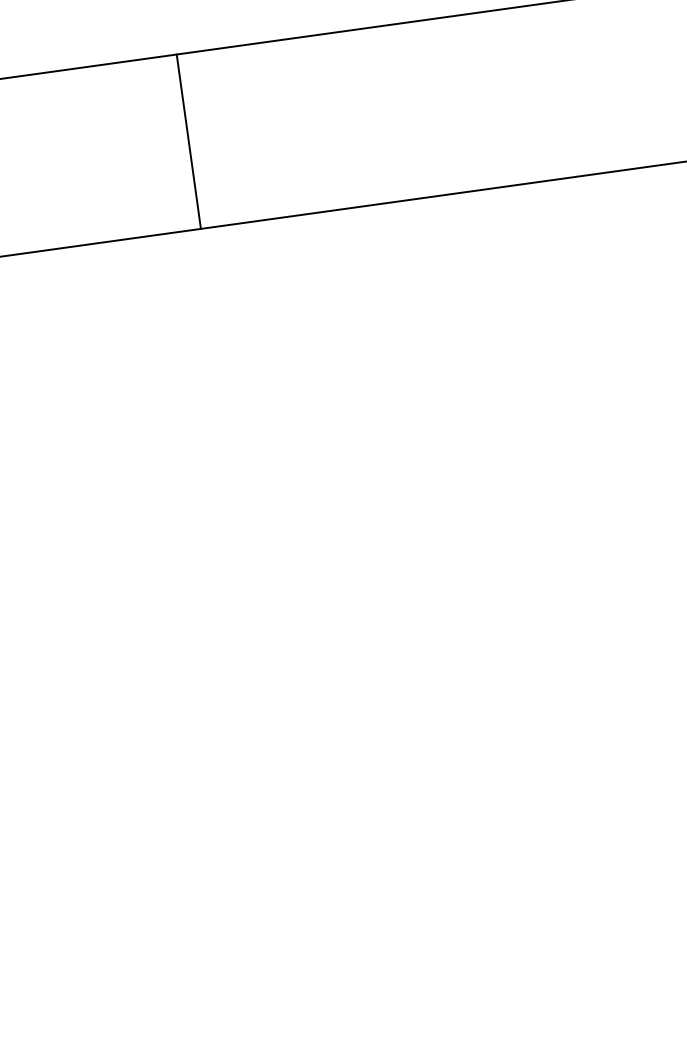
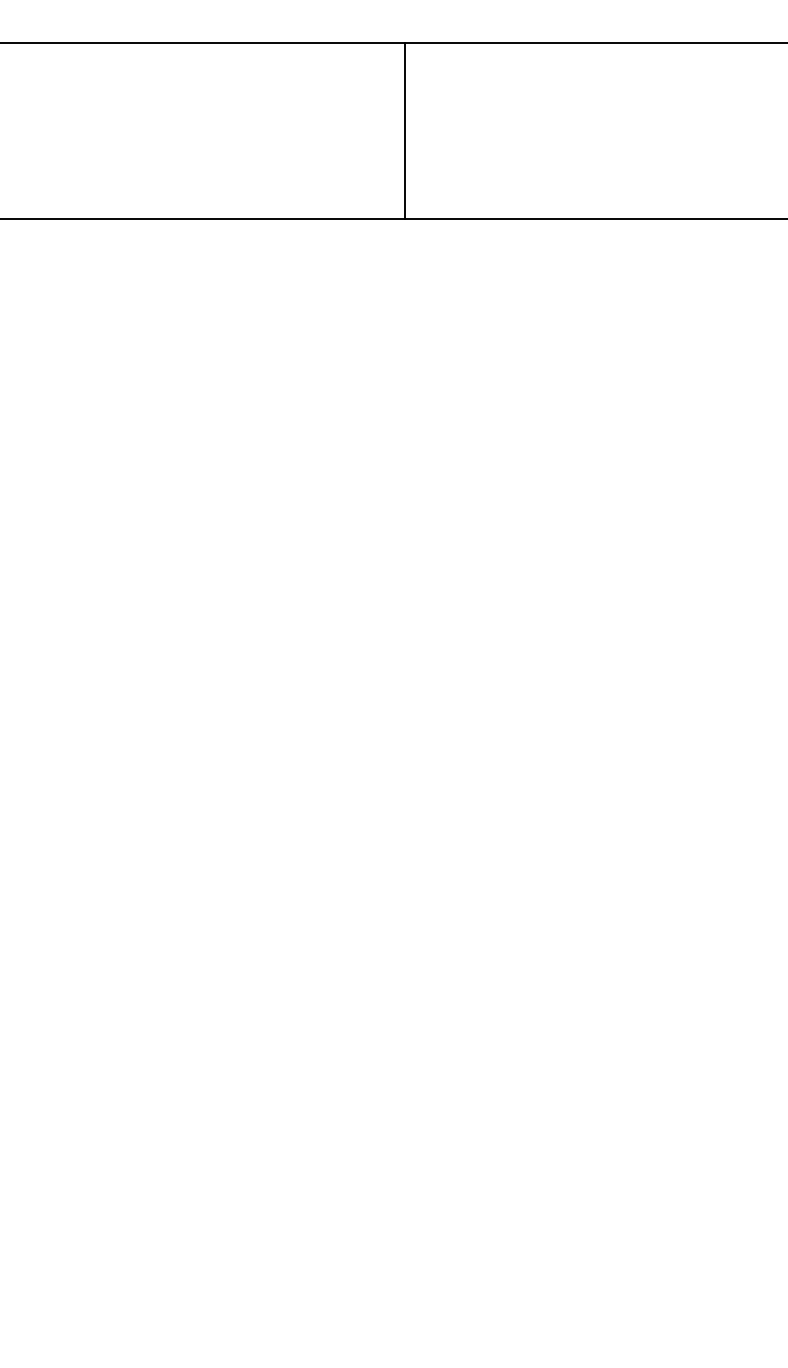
line: (188, 141) -> (405, 130), moved

